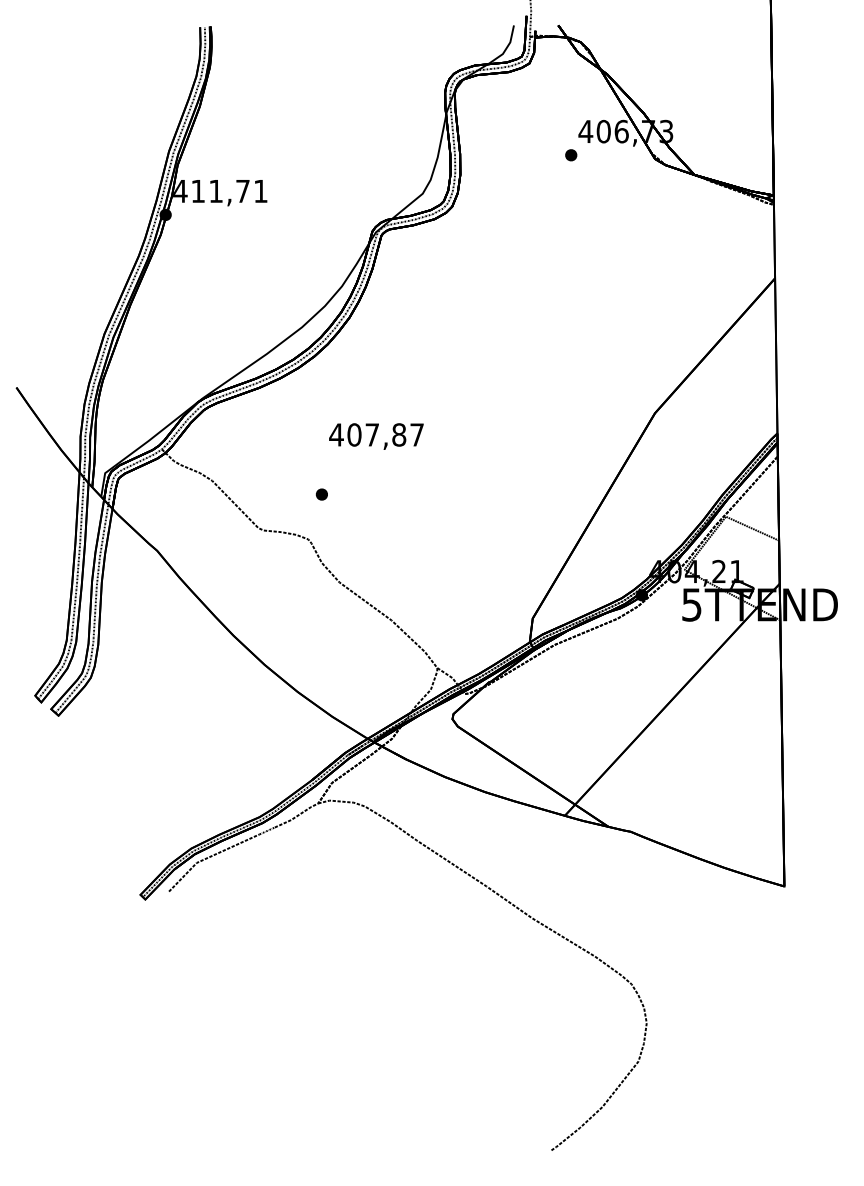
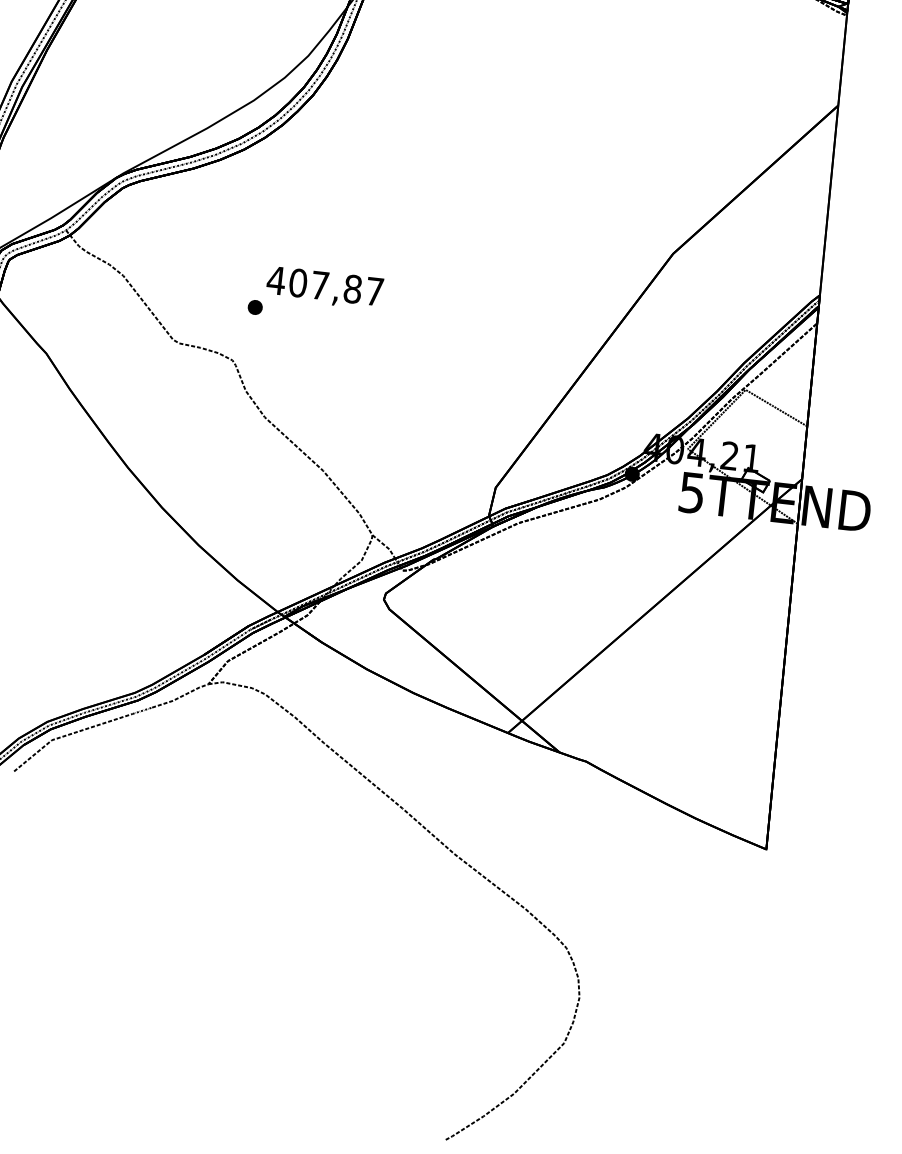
text: (376, 436) -> (324, 287), moved

